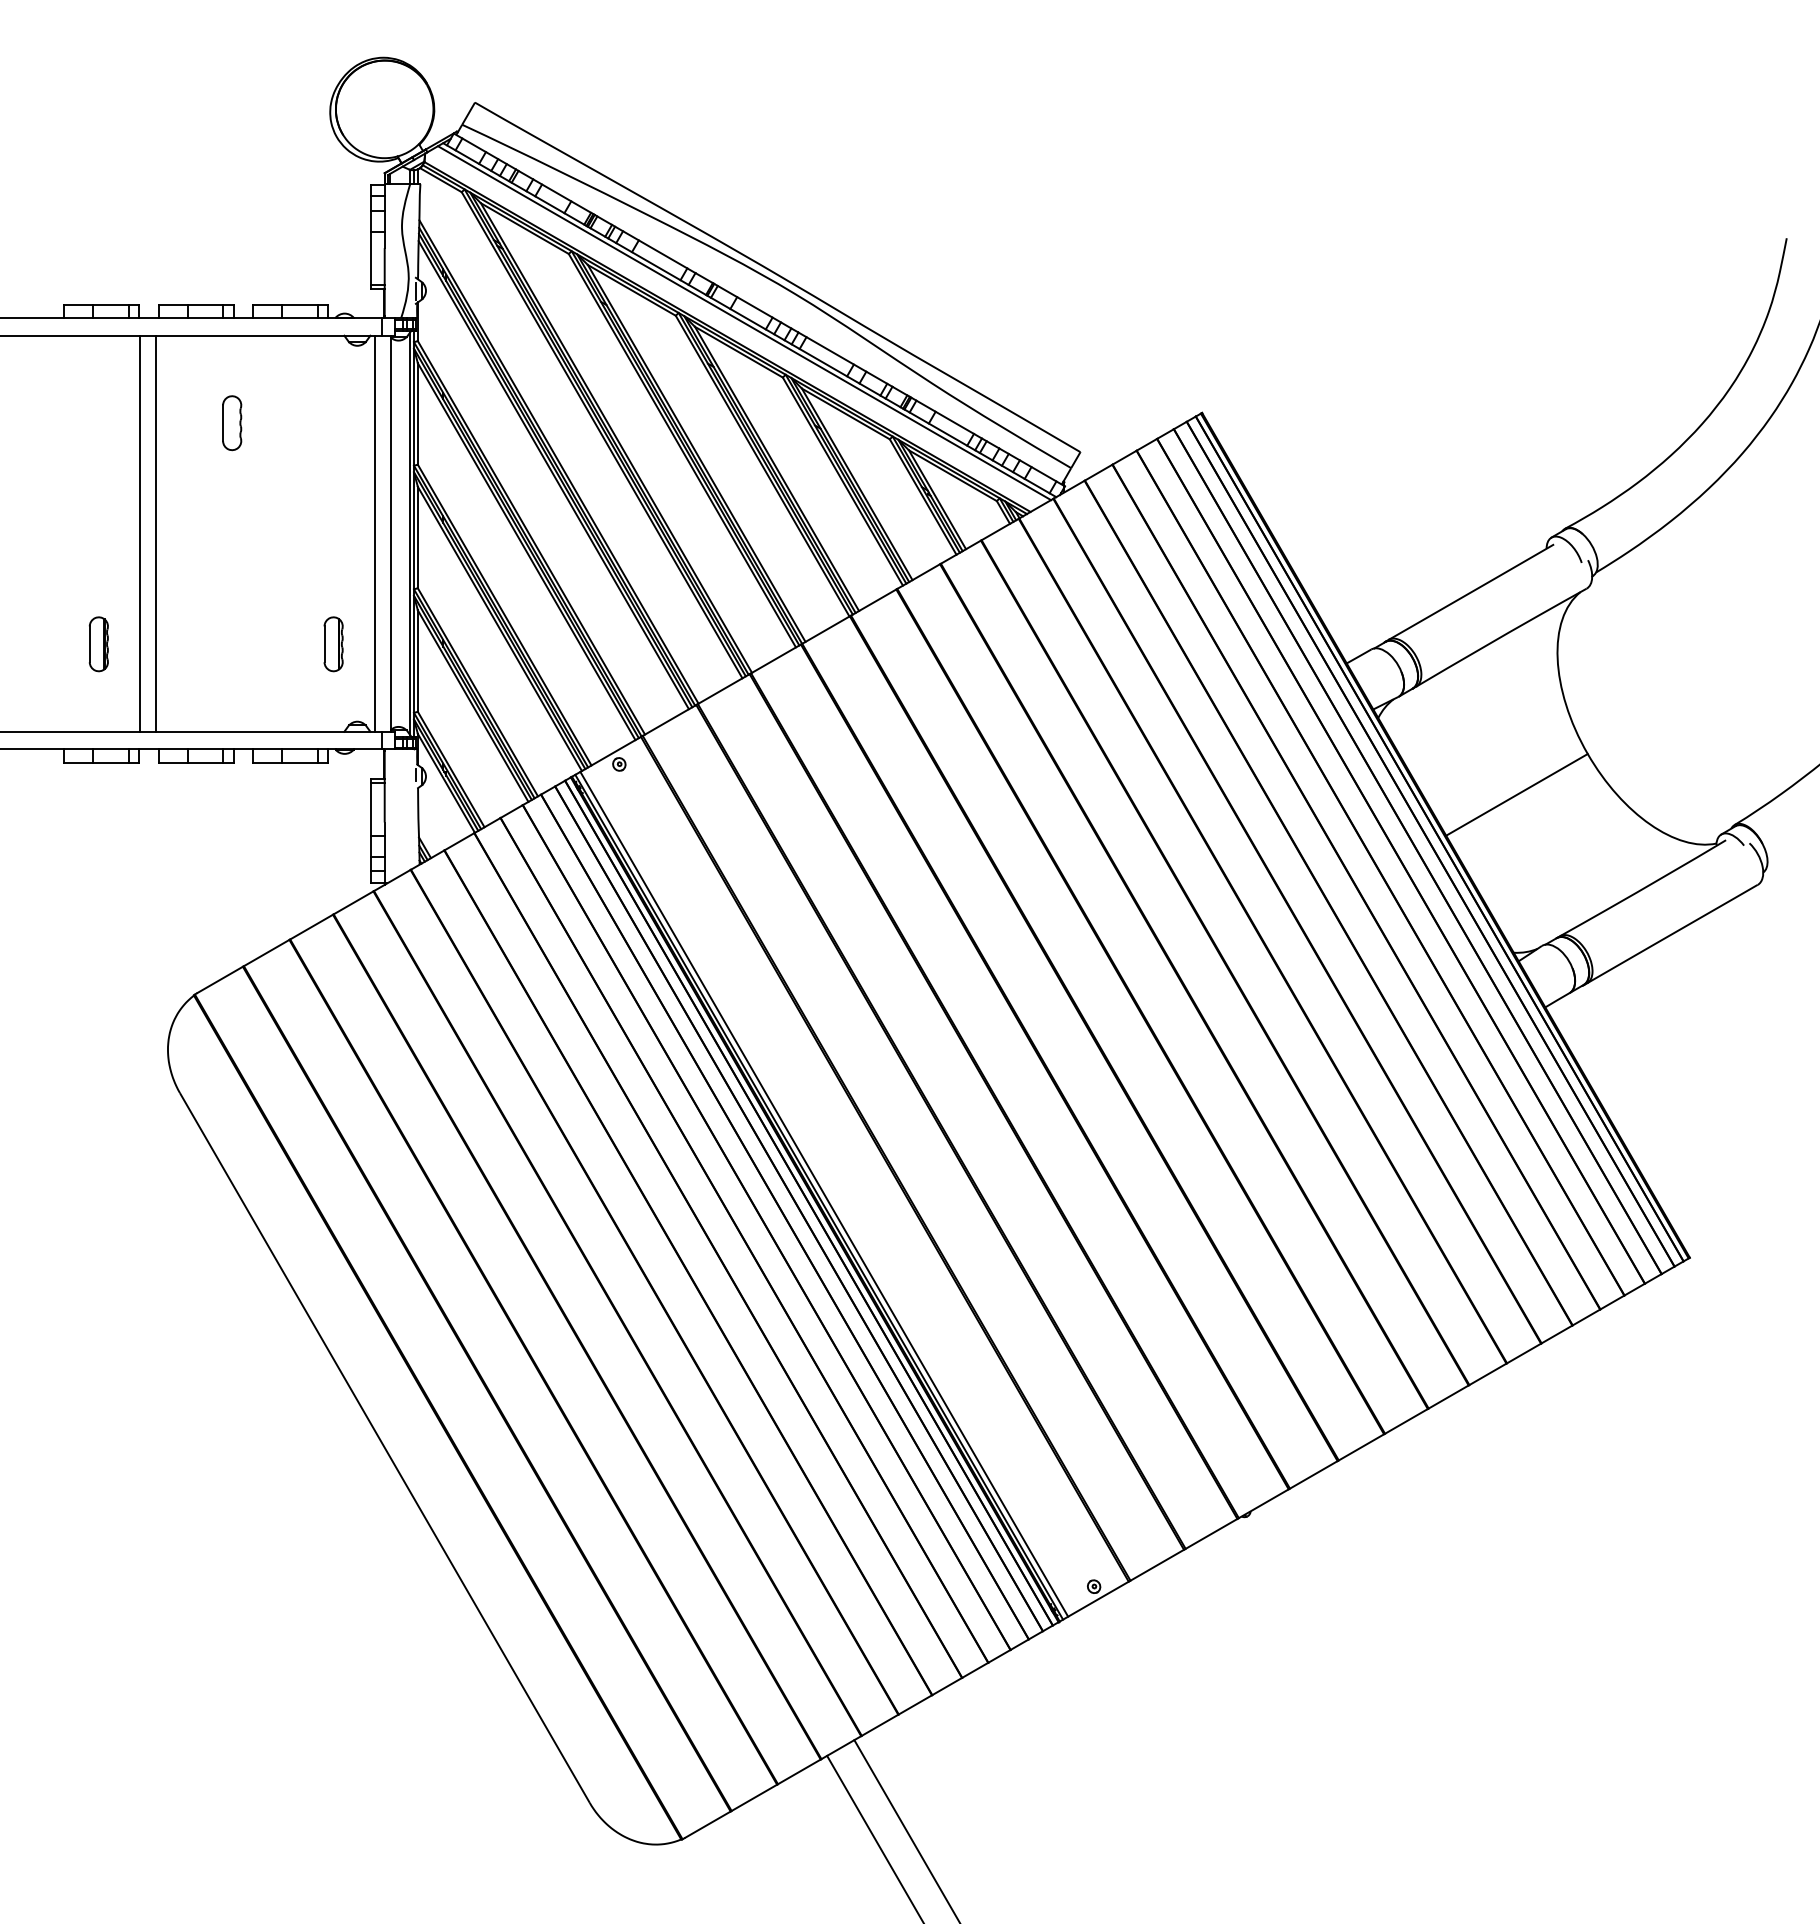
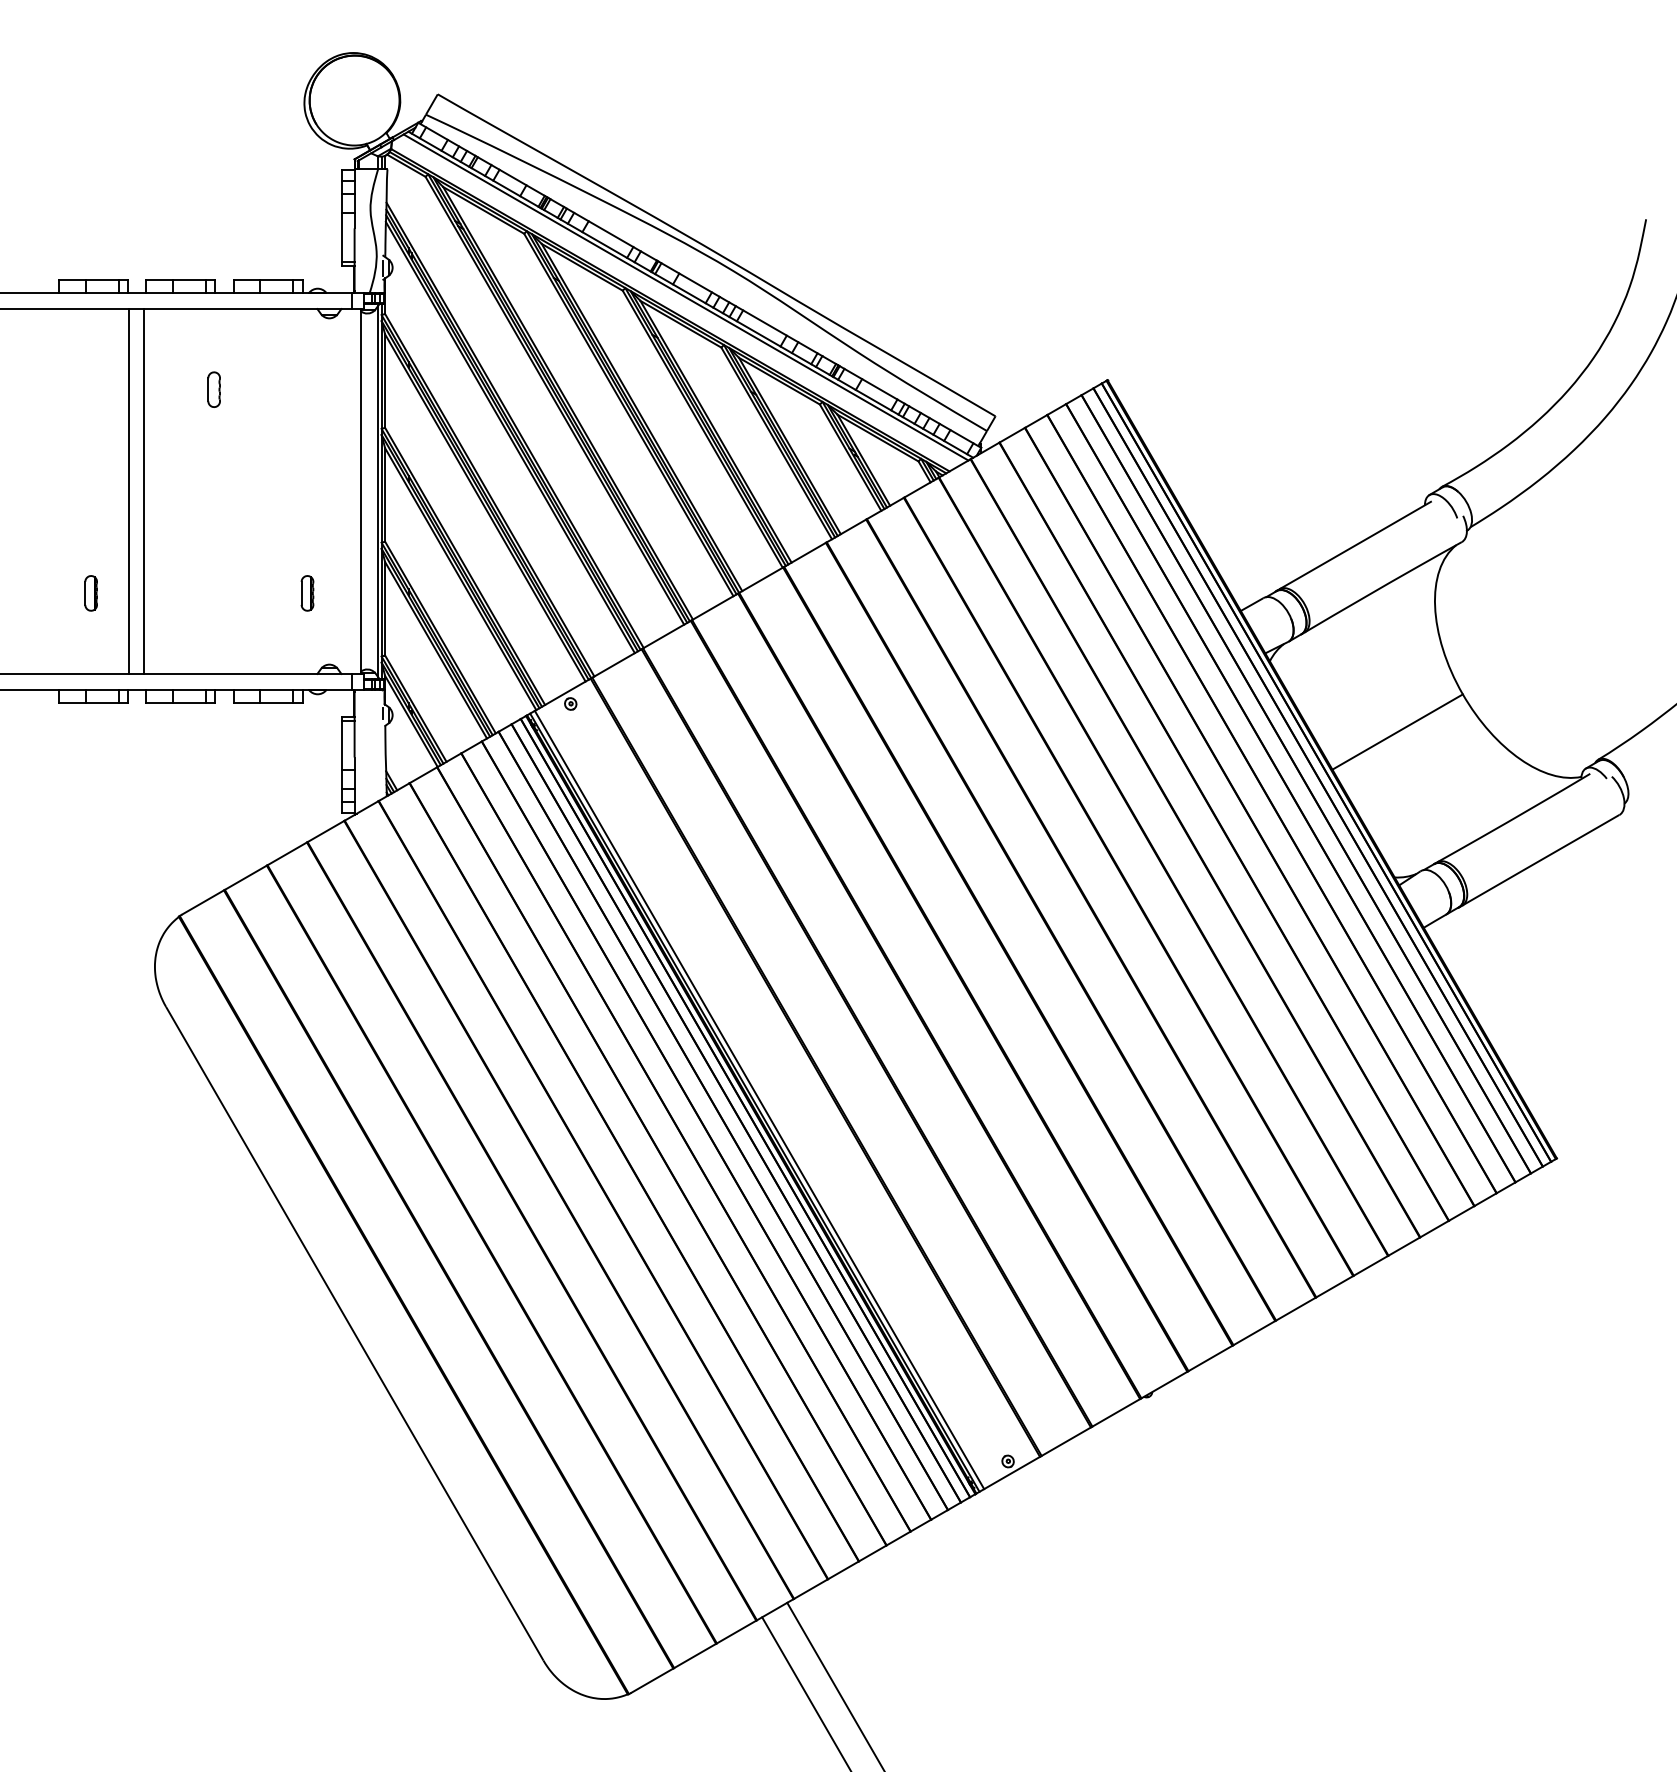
part: (232, 423) -> (214, 389), size x0.7
line: (374, 533) -> (345, 491), removed
part: (98, 644) -> (90, 593), size x0.7
part: (333, 644) -> (307, 593), size x0.7

